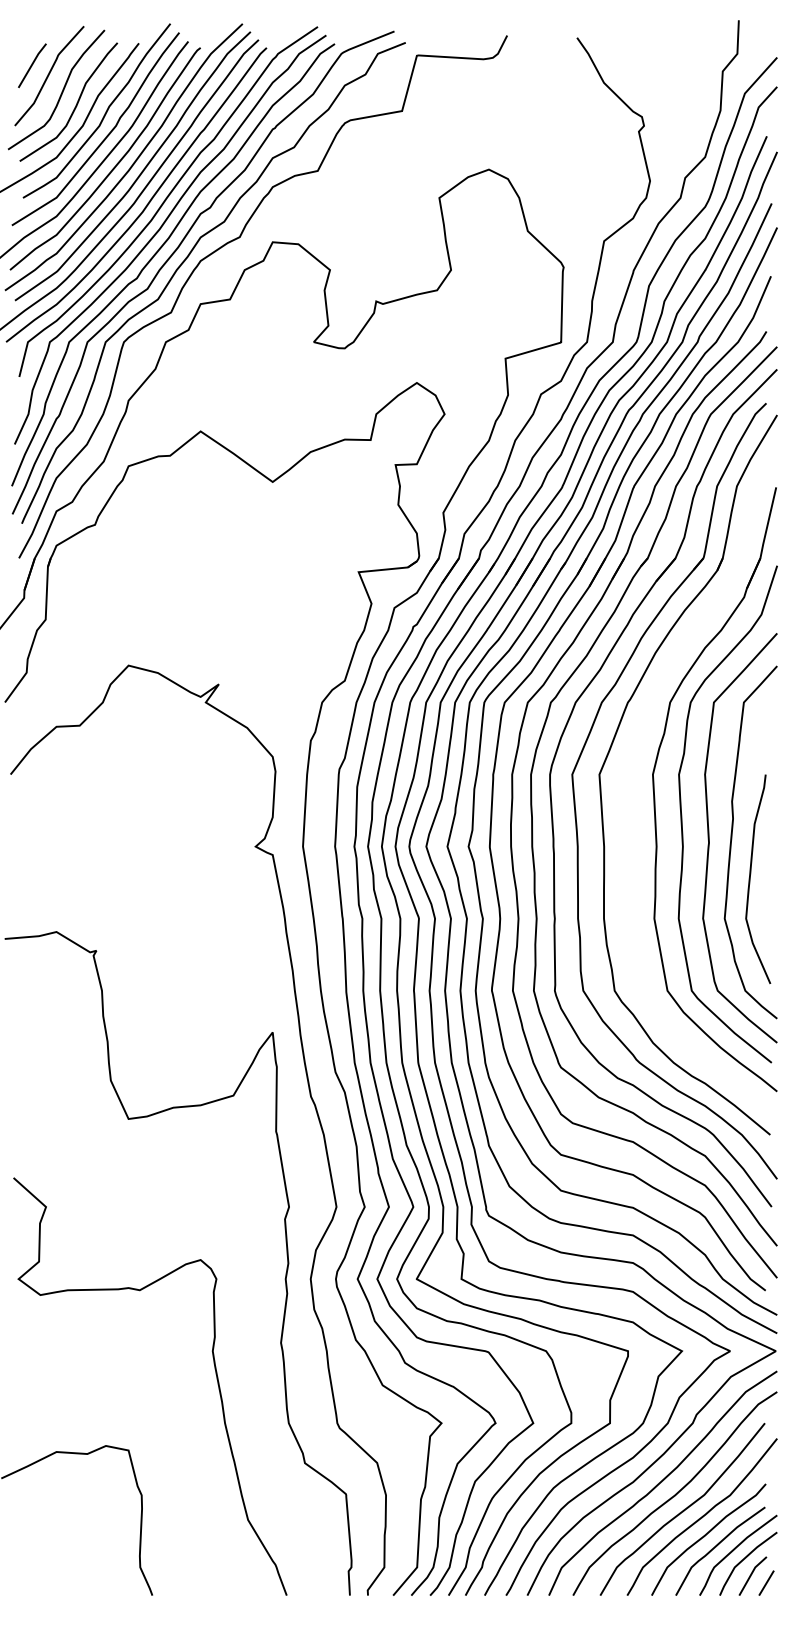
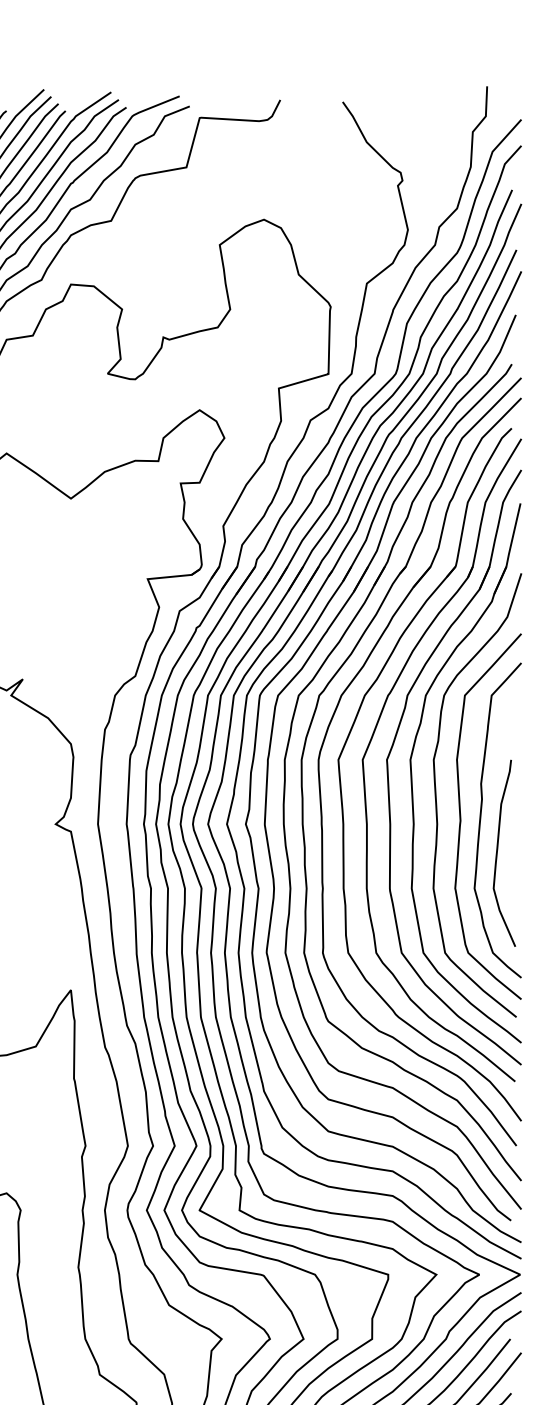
part: (633, 760) -> (393, 747), added

